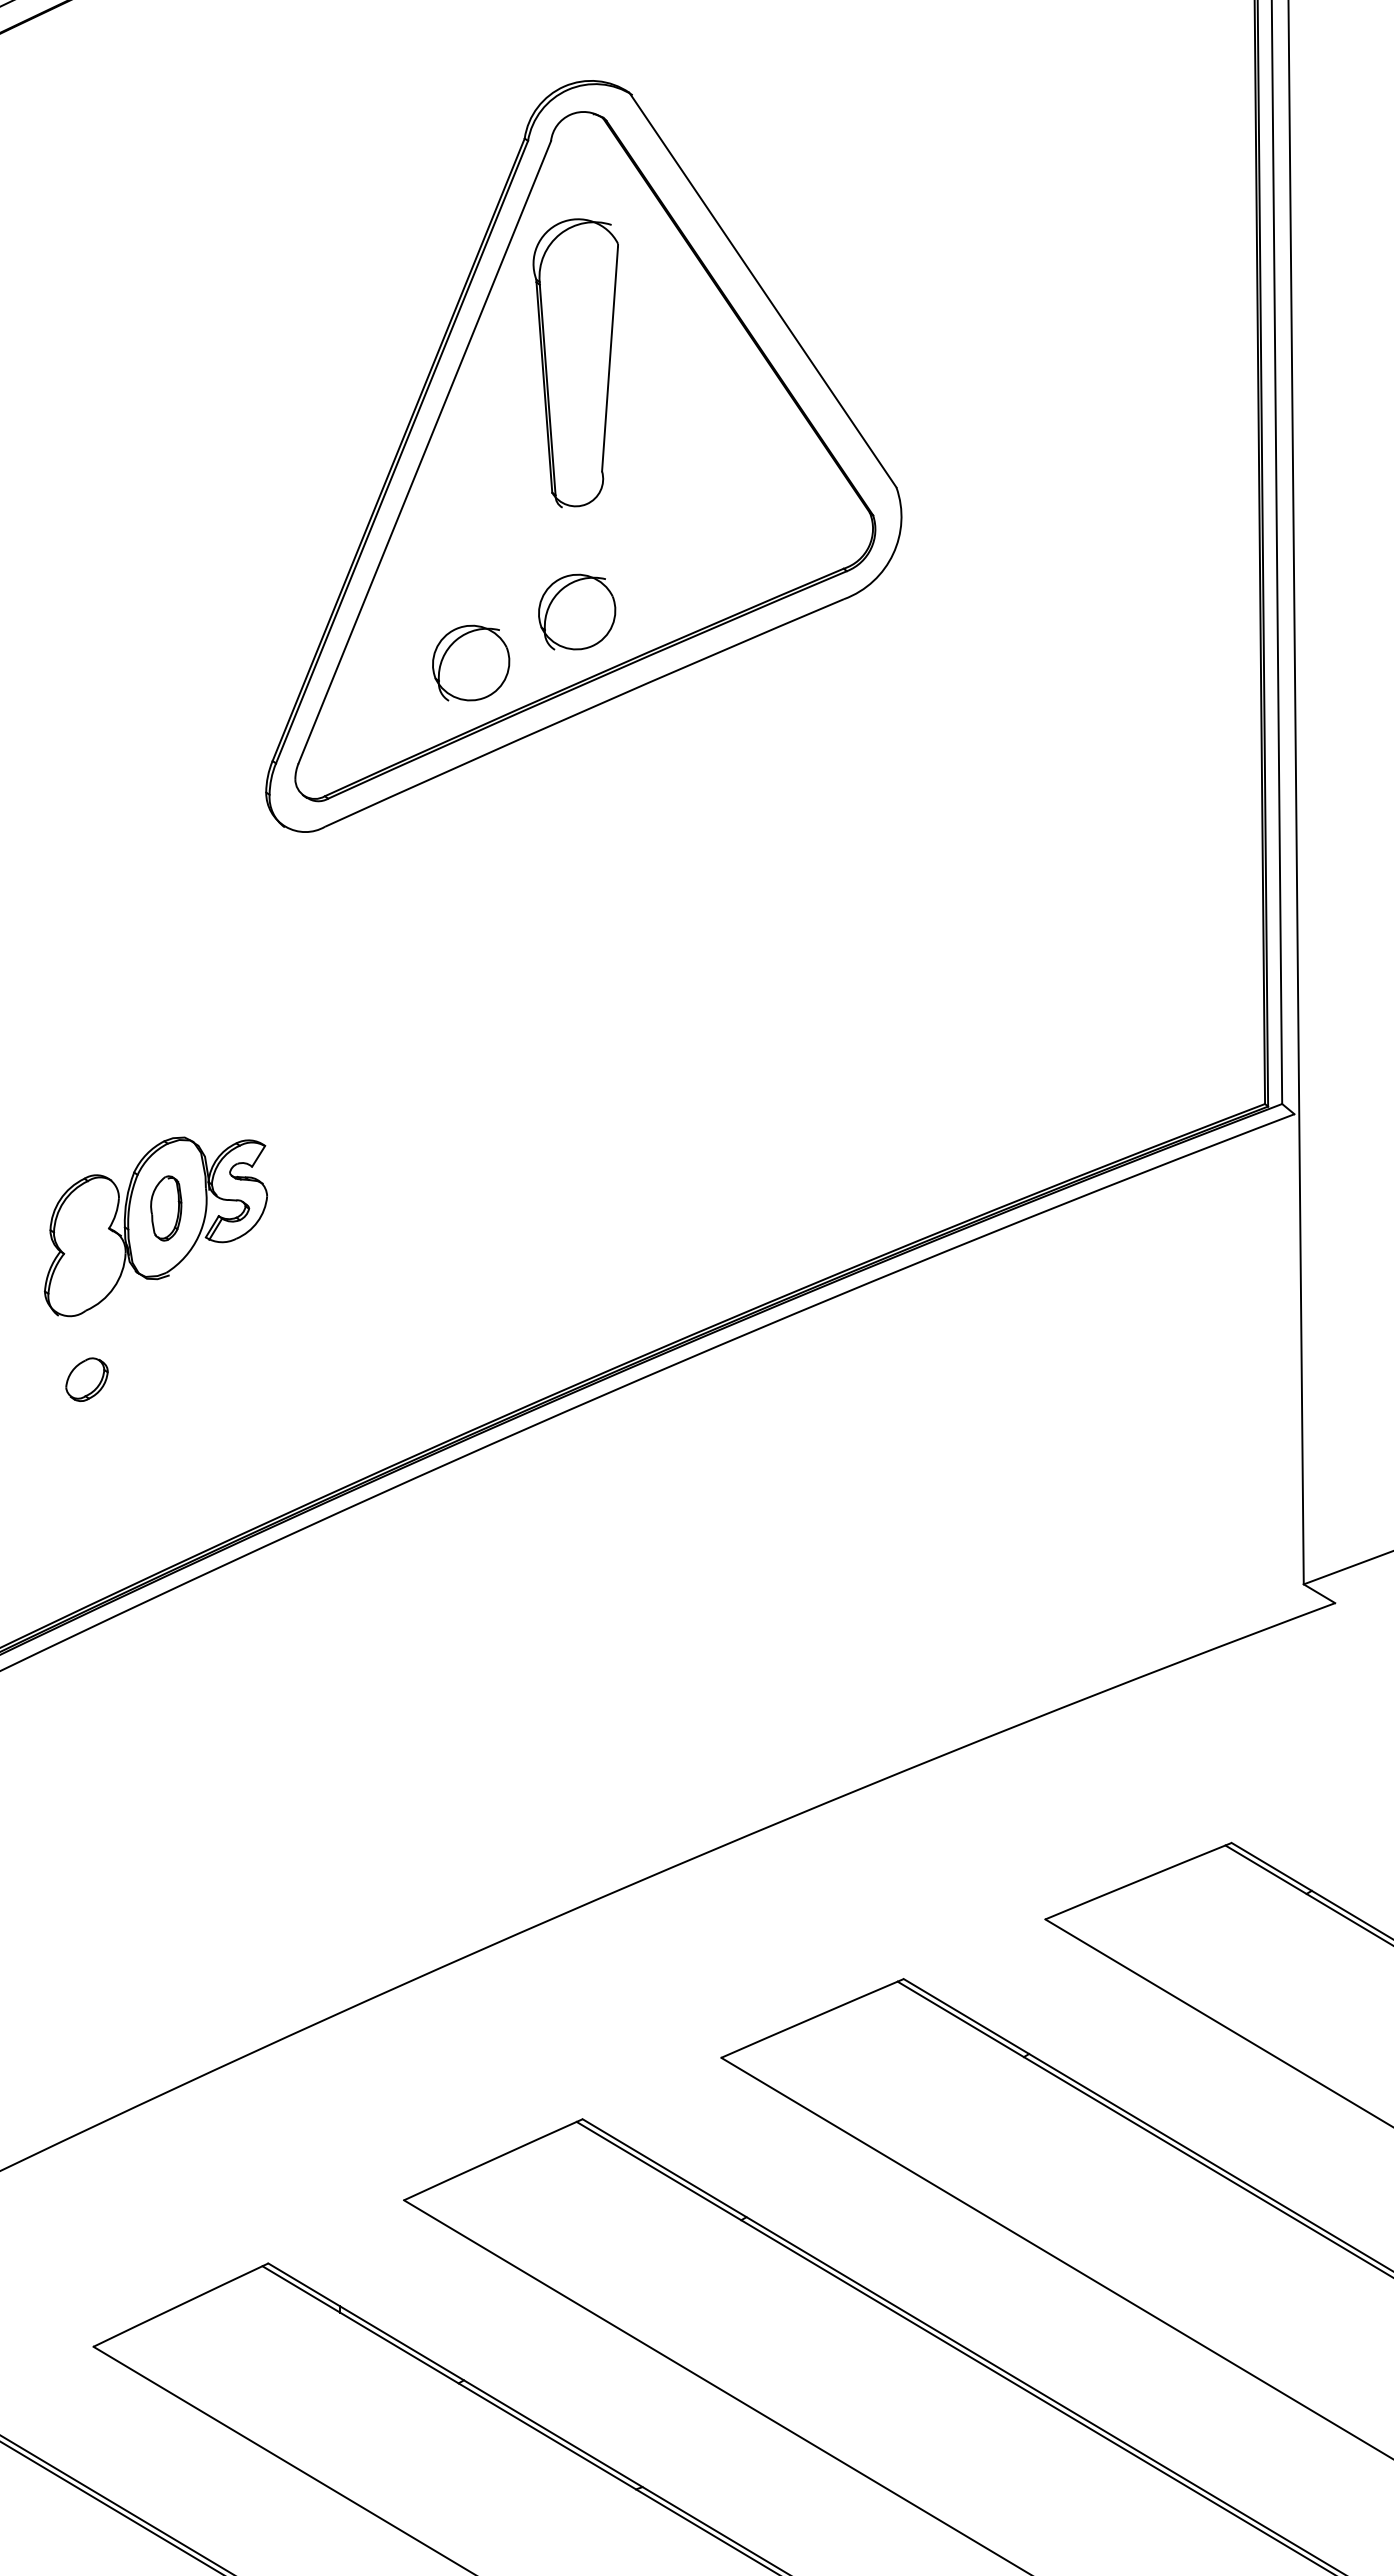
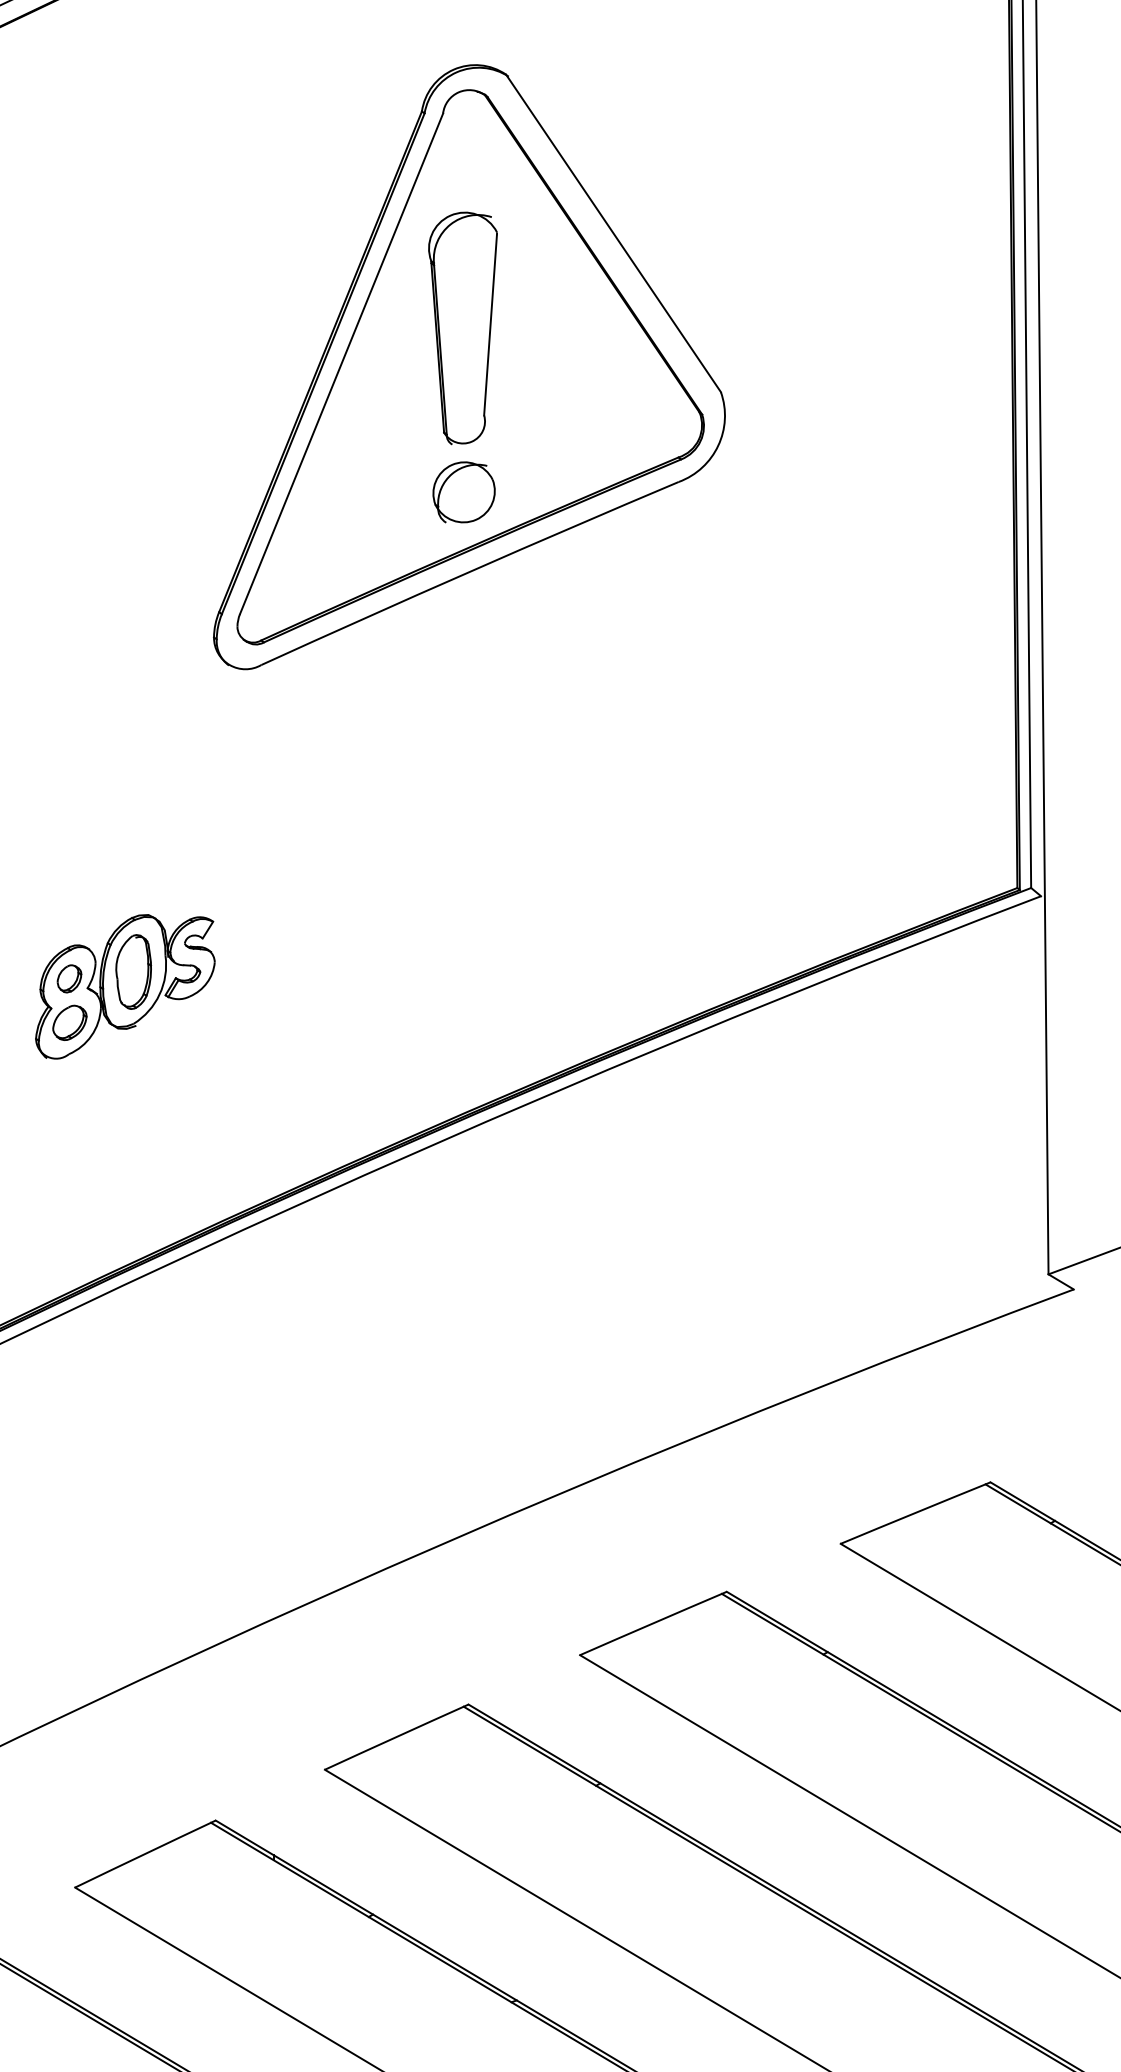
part: (575, 363) -> (462, 328), moved
part: (471, 662) -> (379, 532), removed
part: (165, 1208) -> (133, 972), size x1.43
part: (86, 1216) -> (69, 978), added
part: (86, 1379) -> (69, 1022), moved

